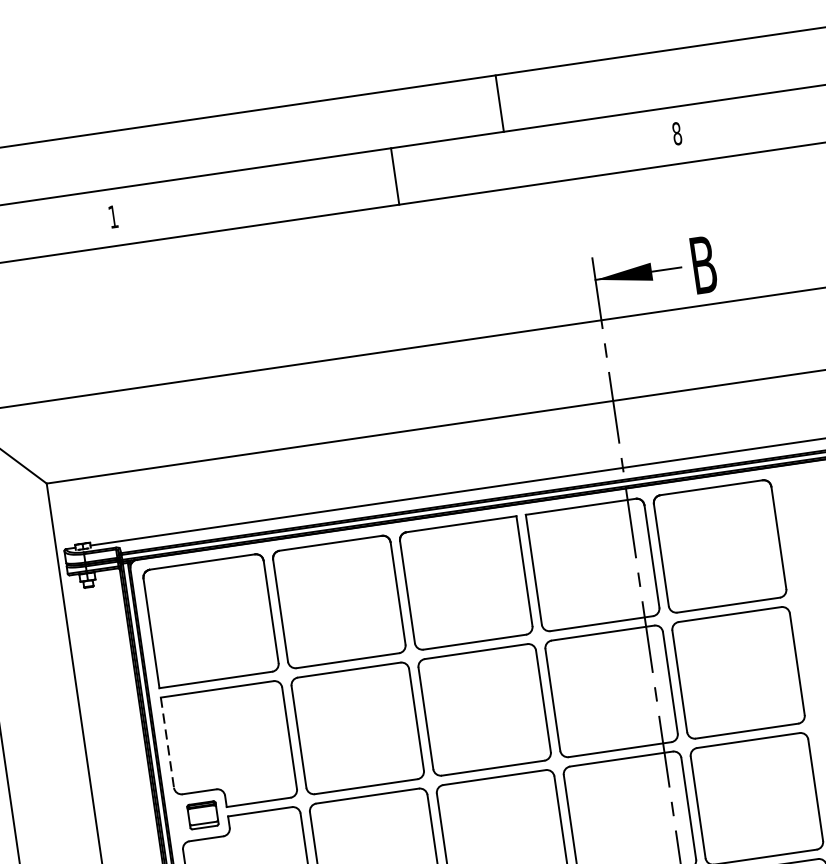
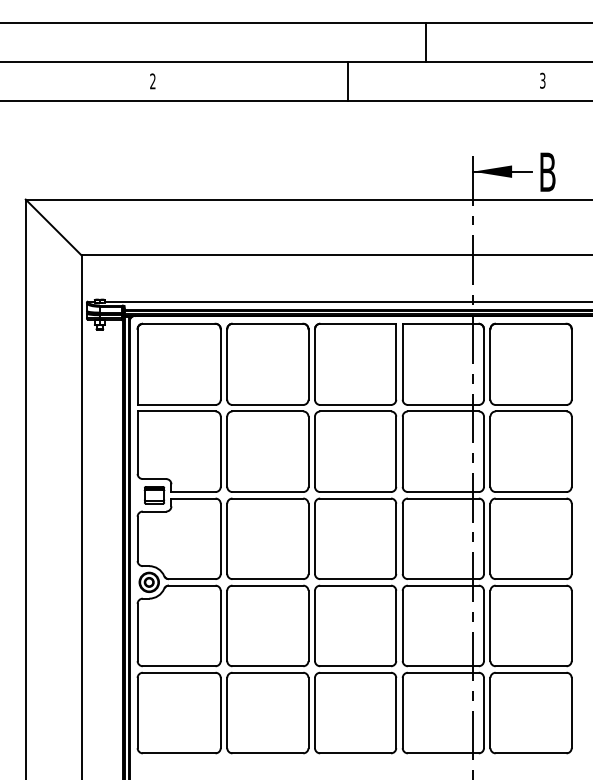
text: (676, 133) -> (542, 80), 8 -> 3
text: (112, 217) -> (152, 81), 1 -> 2
line: (167, 743) -> (137, 443), dashed -> solid

